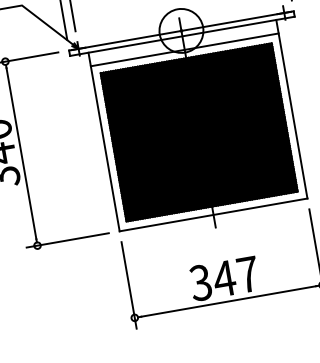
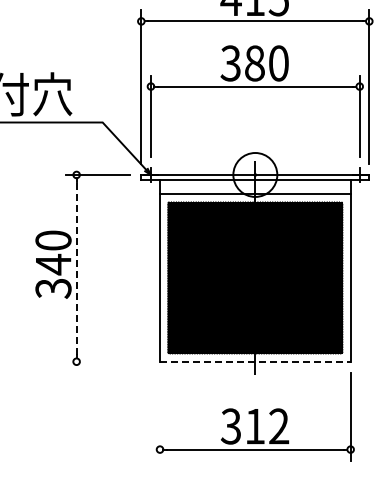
line: (21, 153) -> (76, 268), solid -> dashed
line: (213, 214) -> (255, 361), solid -> dashed
line: (67, 240) -> (107, 361), removed
text: (235, 276) -> (266, 426), 347 -> 312
line: (129, 285) -> (160, 416), removed

